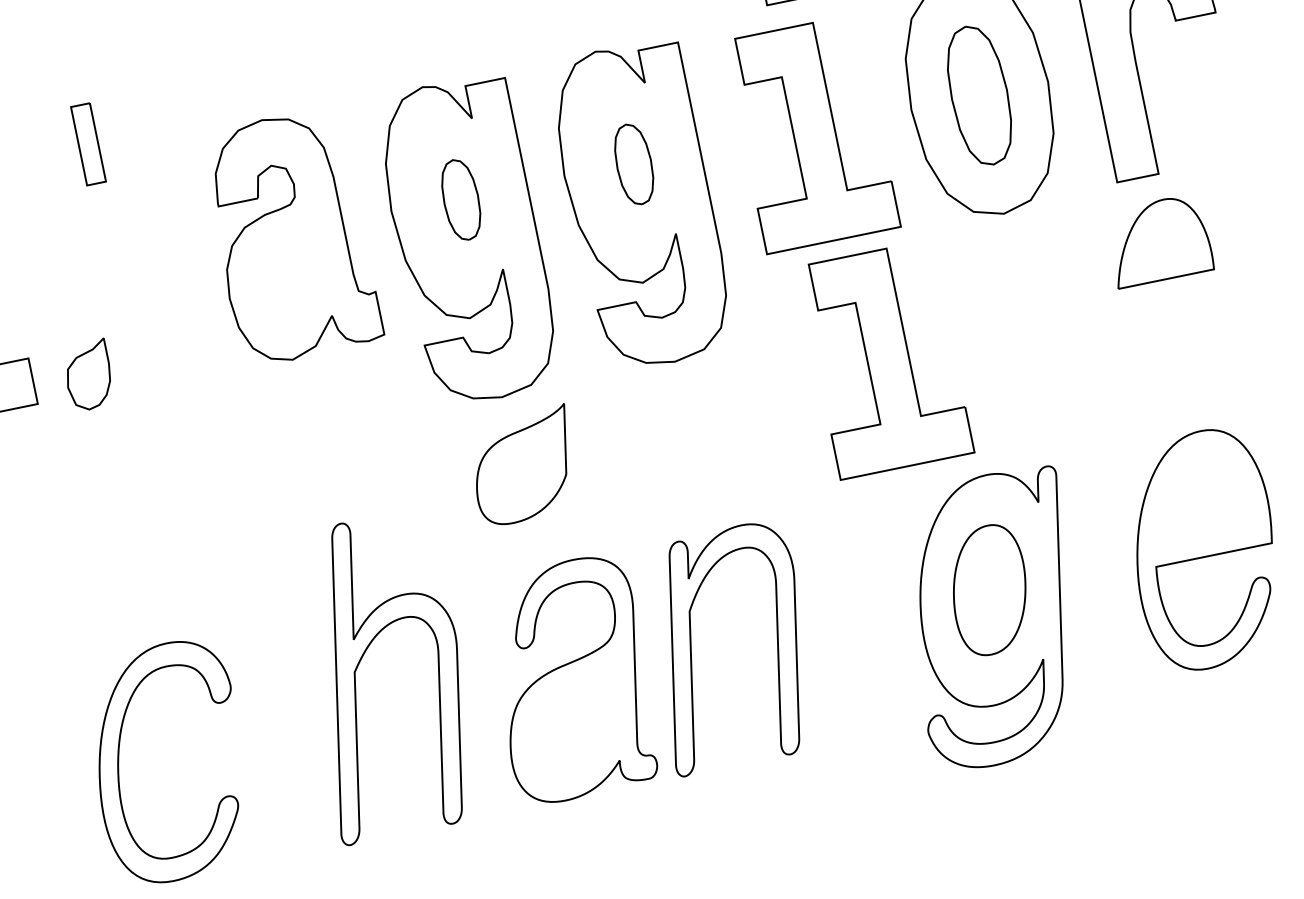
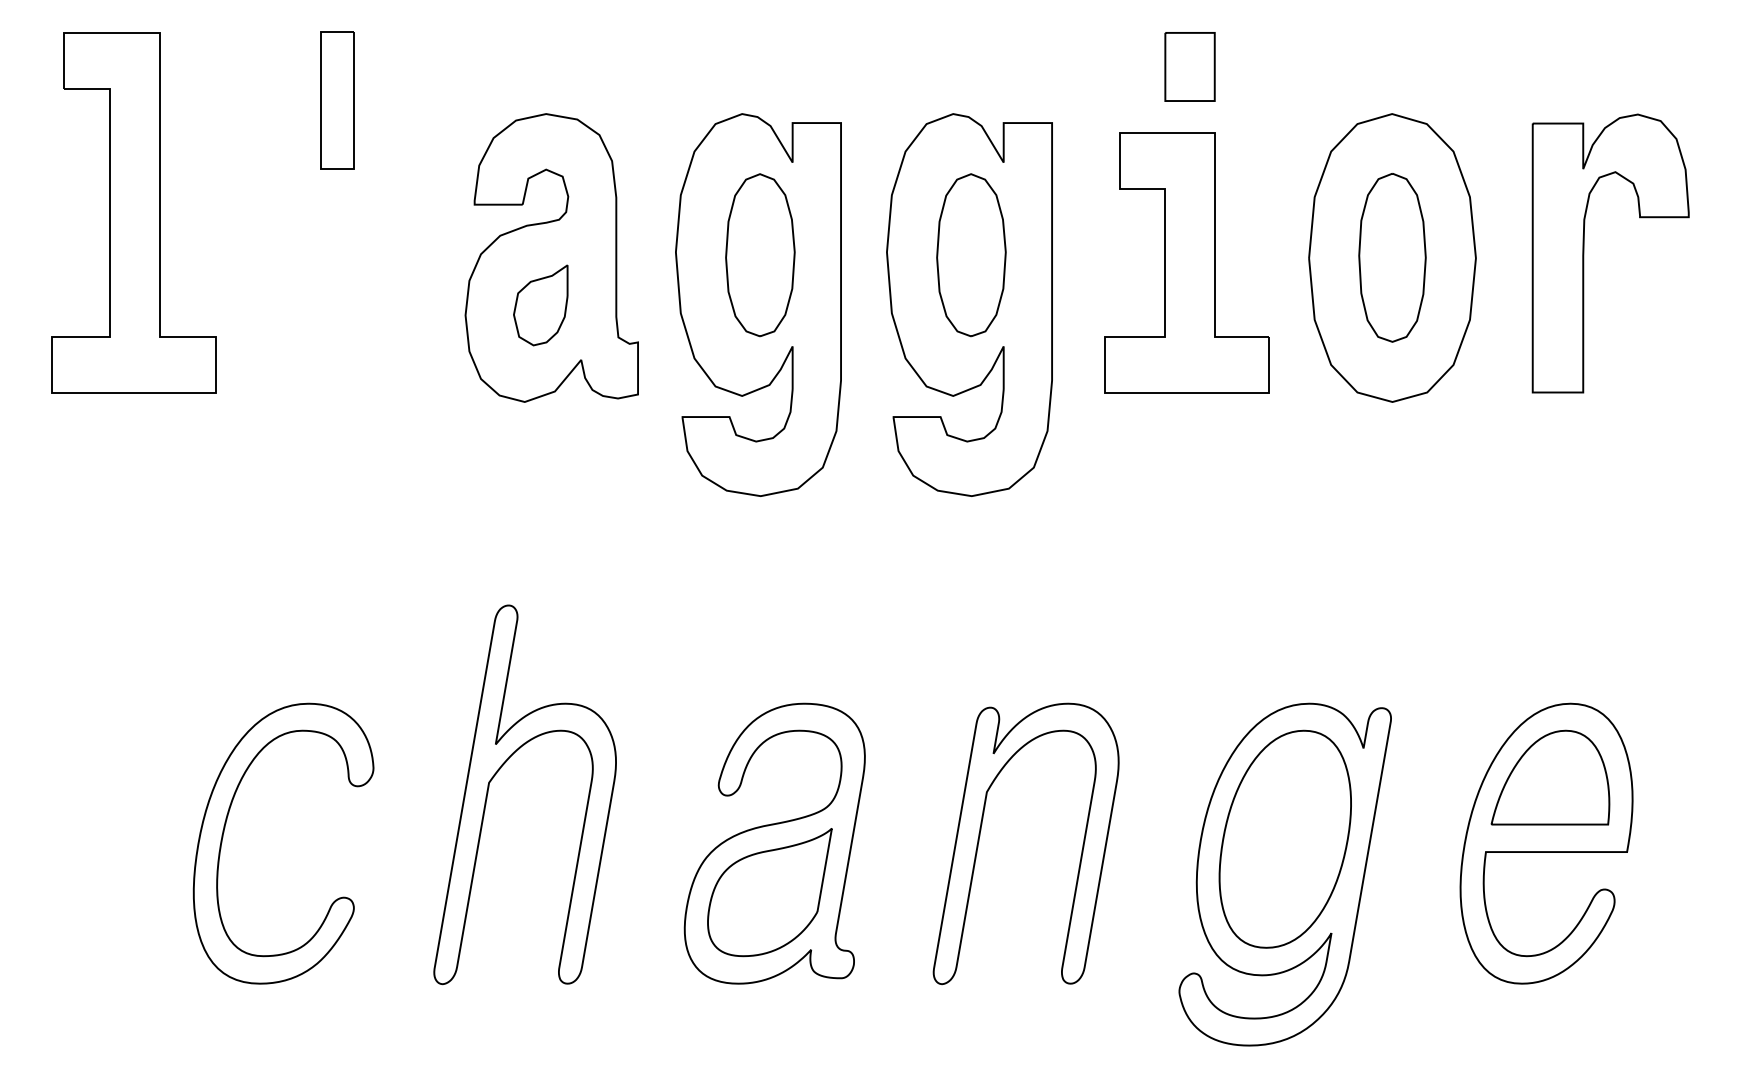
part: (88, 144) -> (337, 100), size x1.43
part: (634, 164) -> (971, 255), size x1.67
part: (461, 200) -> (760, 255), size x1.67
part: (1158, 240) -> (1550, 777), moved
part: (885, 359) -> (1218, 544), removed
part: (88, 375) -> (540, 305), moved
part: (523, 466) -> (769, 892), moved
part: (988, 589) -> (1284, 838), size x1.43
part: (691, 648) -> (980, 836), moved
part: (360, 663) -> (497, 773), moved

